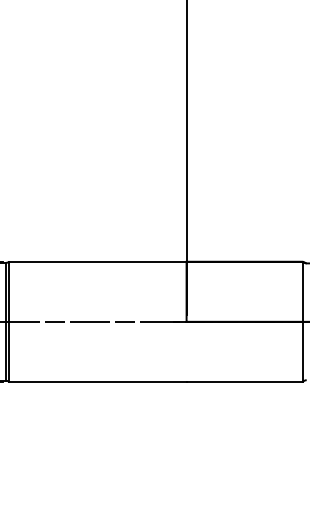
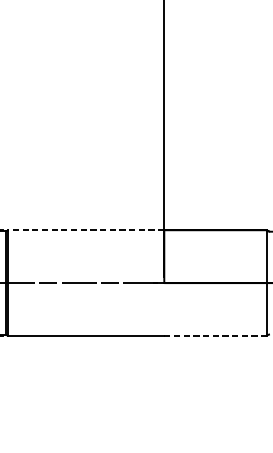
line: (98, 261) -> (86, 230), solid -> dashed
line: (245, 381) -> (216, 335), solid -> dashed

